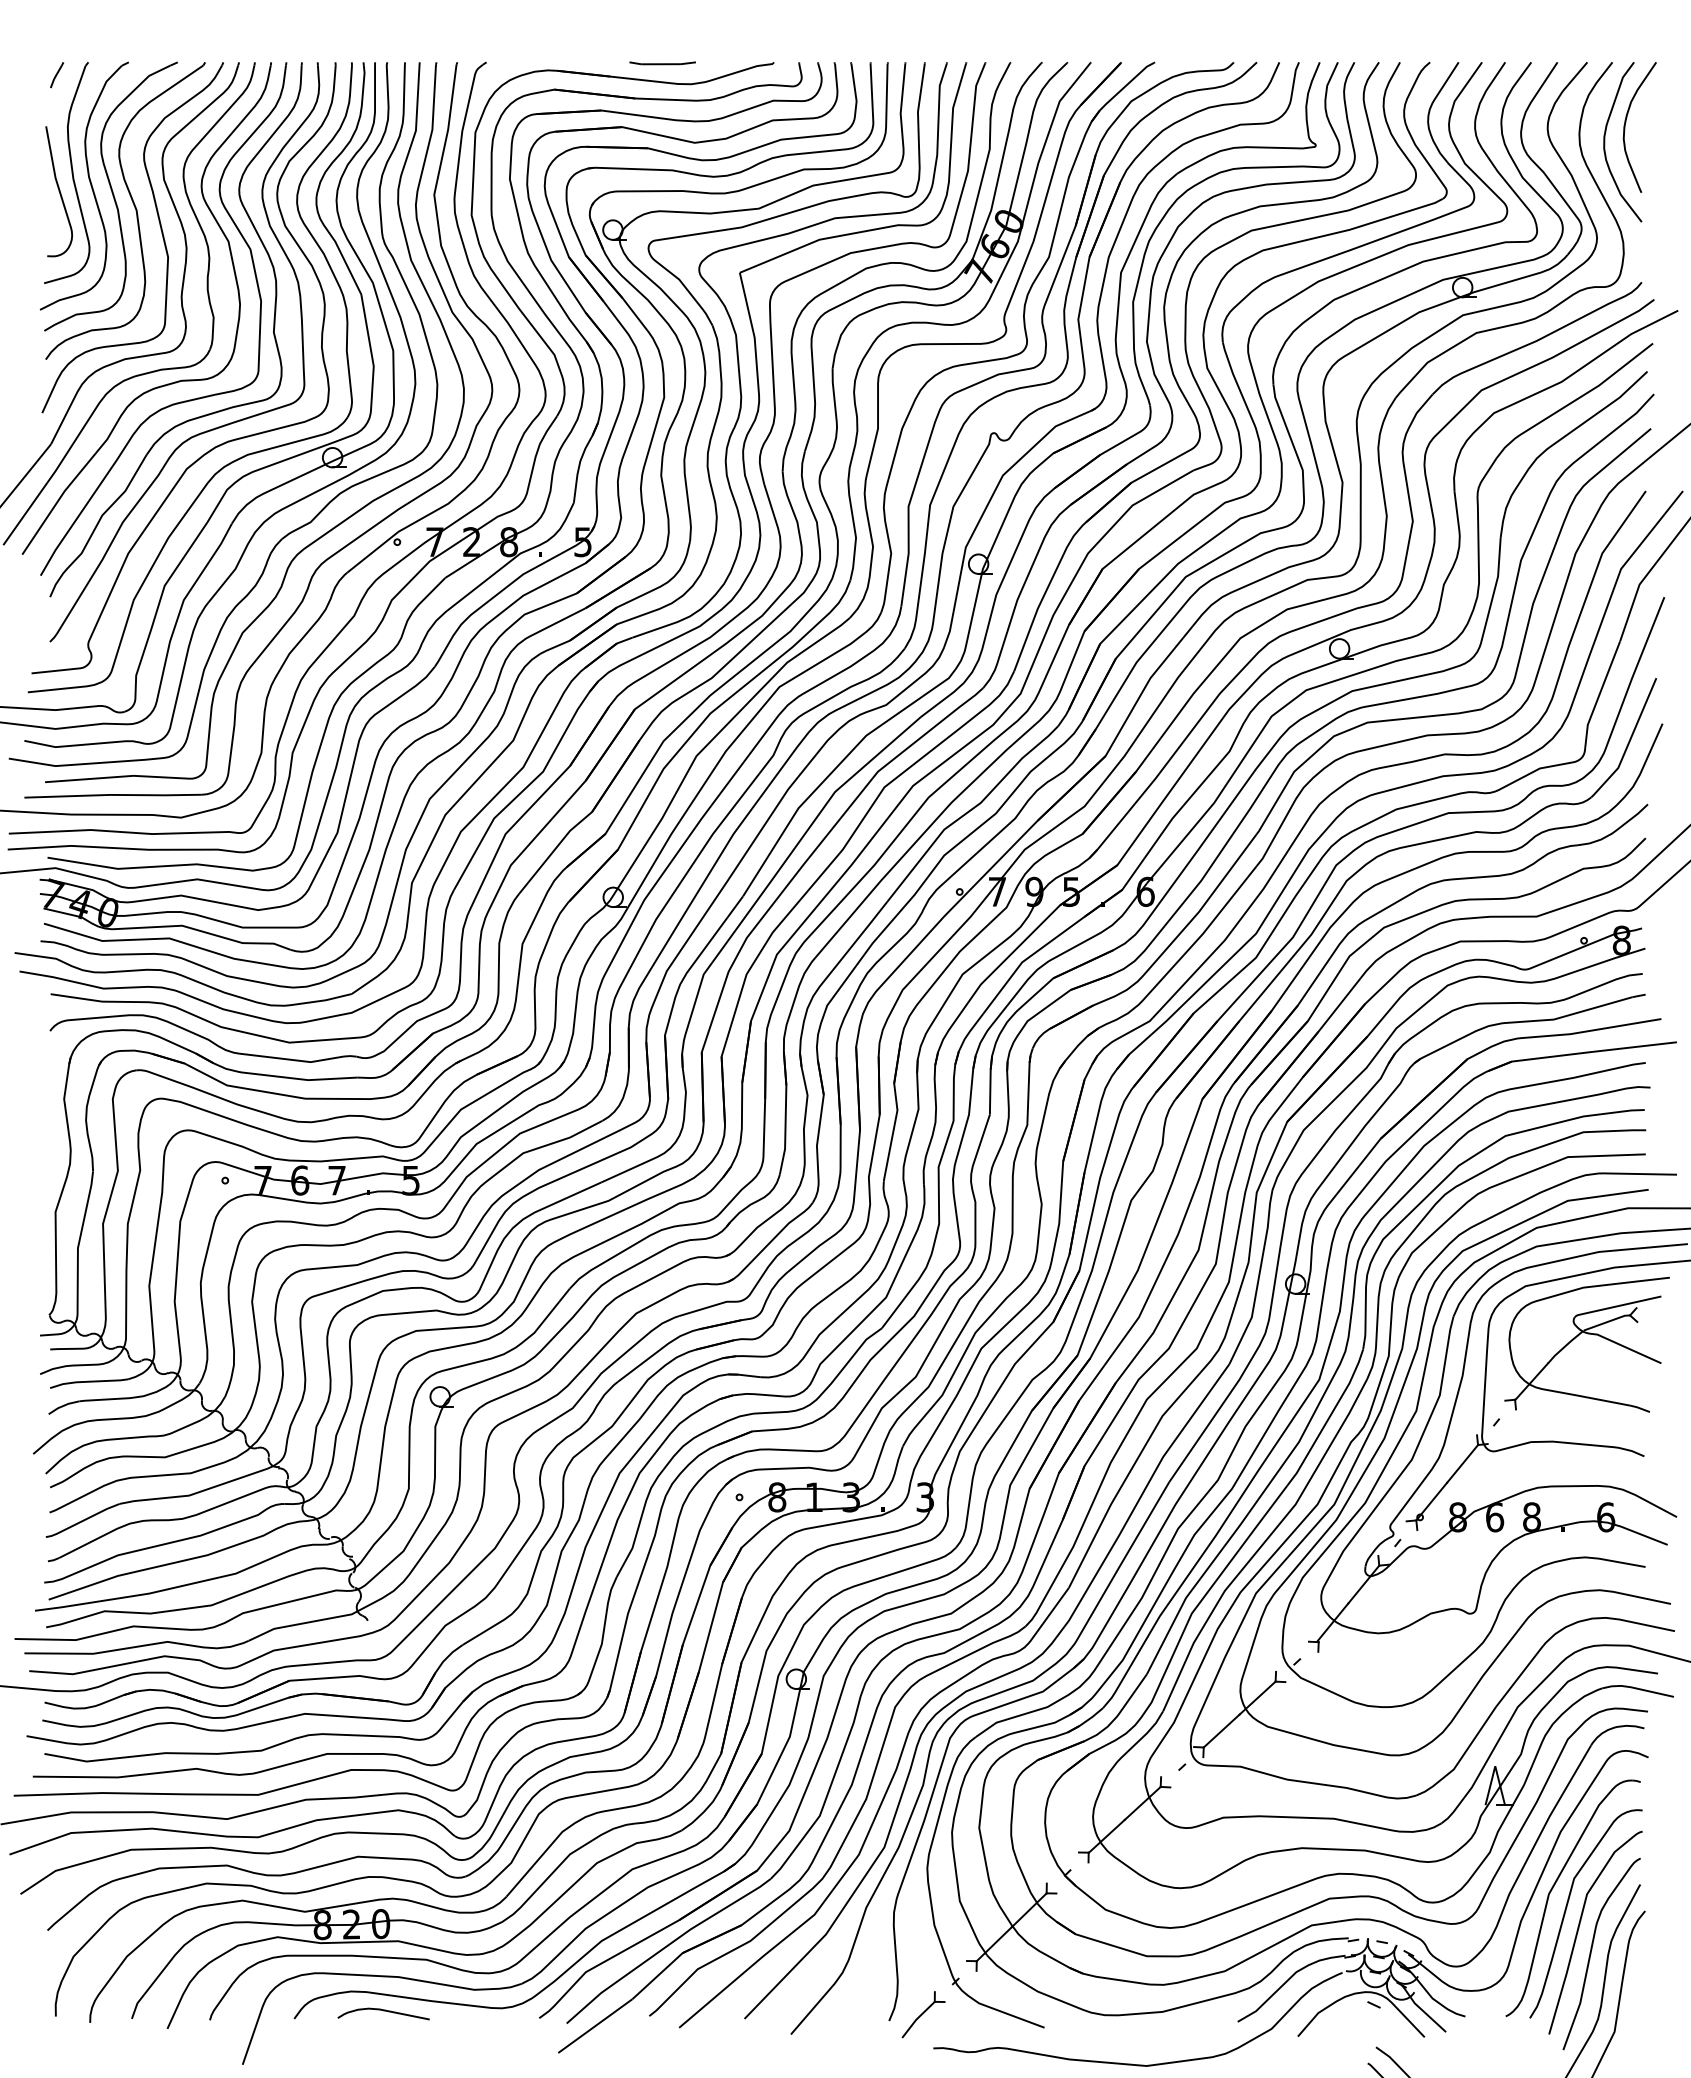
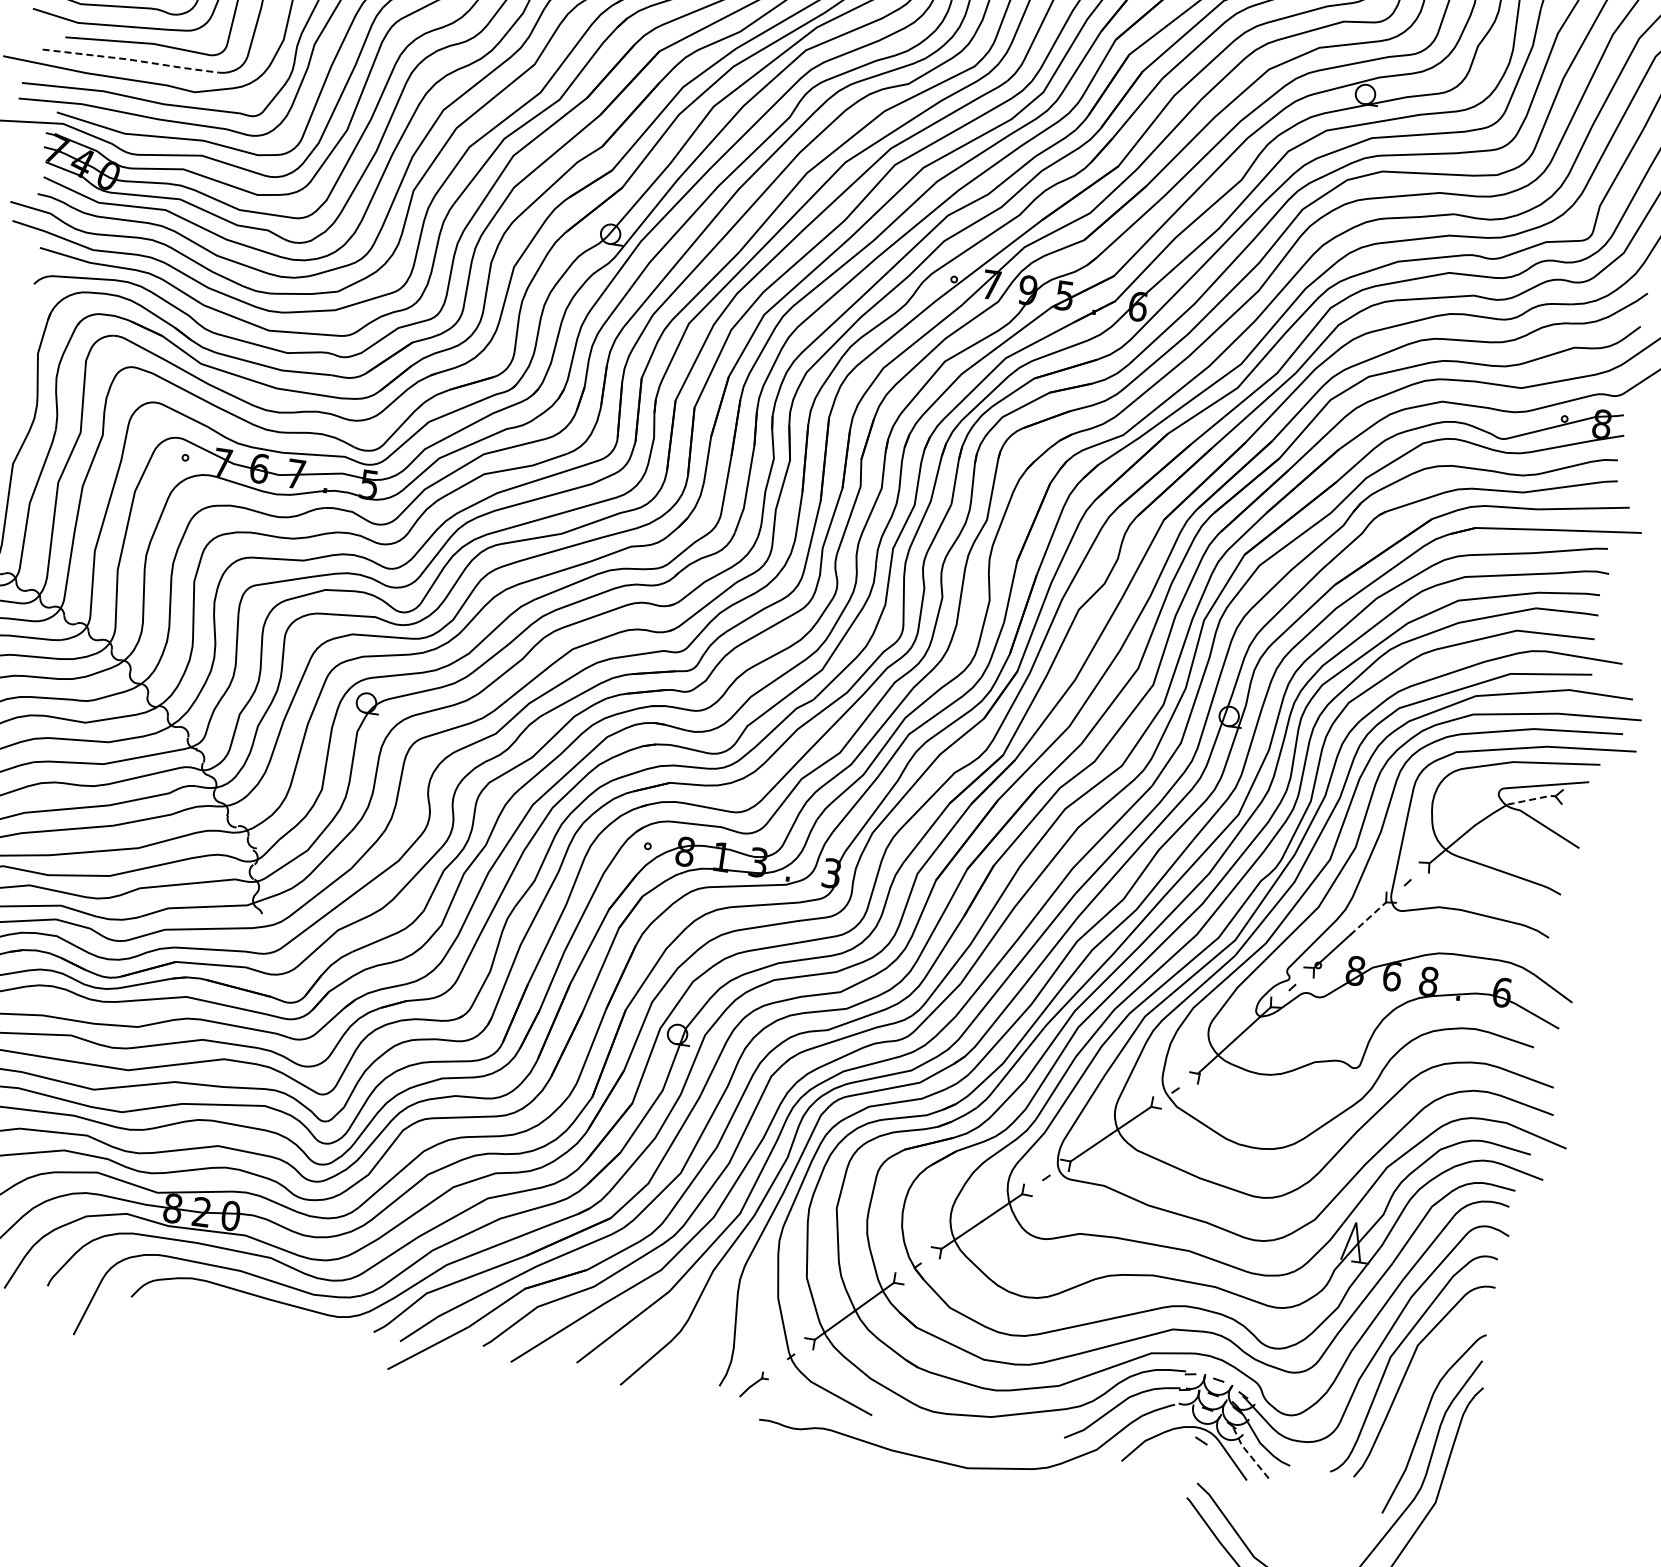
line: (114, 794) -> (132, 59), solid -> dashed
line: (1608, 1321) -> (1533, 799), solid -> dashed
line: (1462, 1463) -> (1368, 918), solid -> dashed
curve: (1579, 1928) -> (1415, 1395), removed
line: (1421, 2009) -> (1247, 1452), solid -> dashed
curve: (383, 2011) -> (220, 1302), removed
part: (923, 2014) -> (754, 1384), size x0.6

